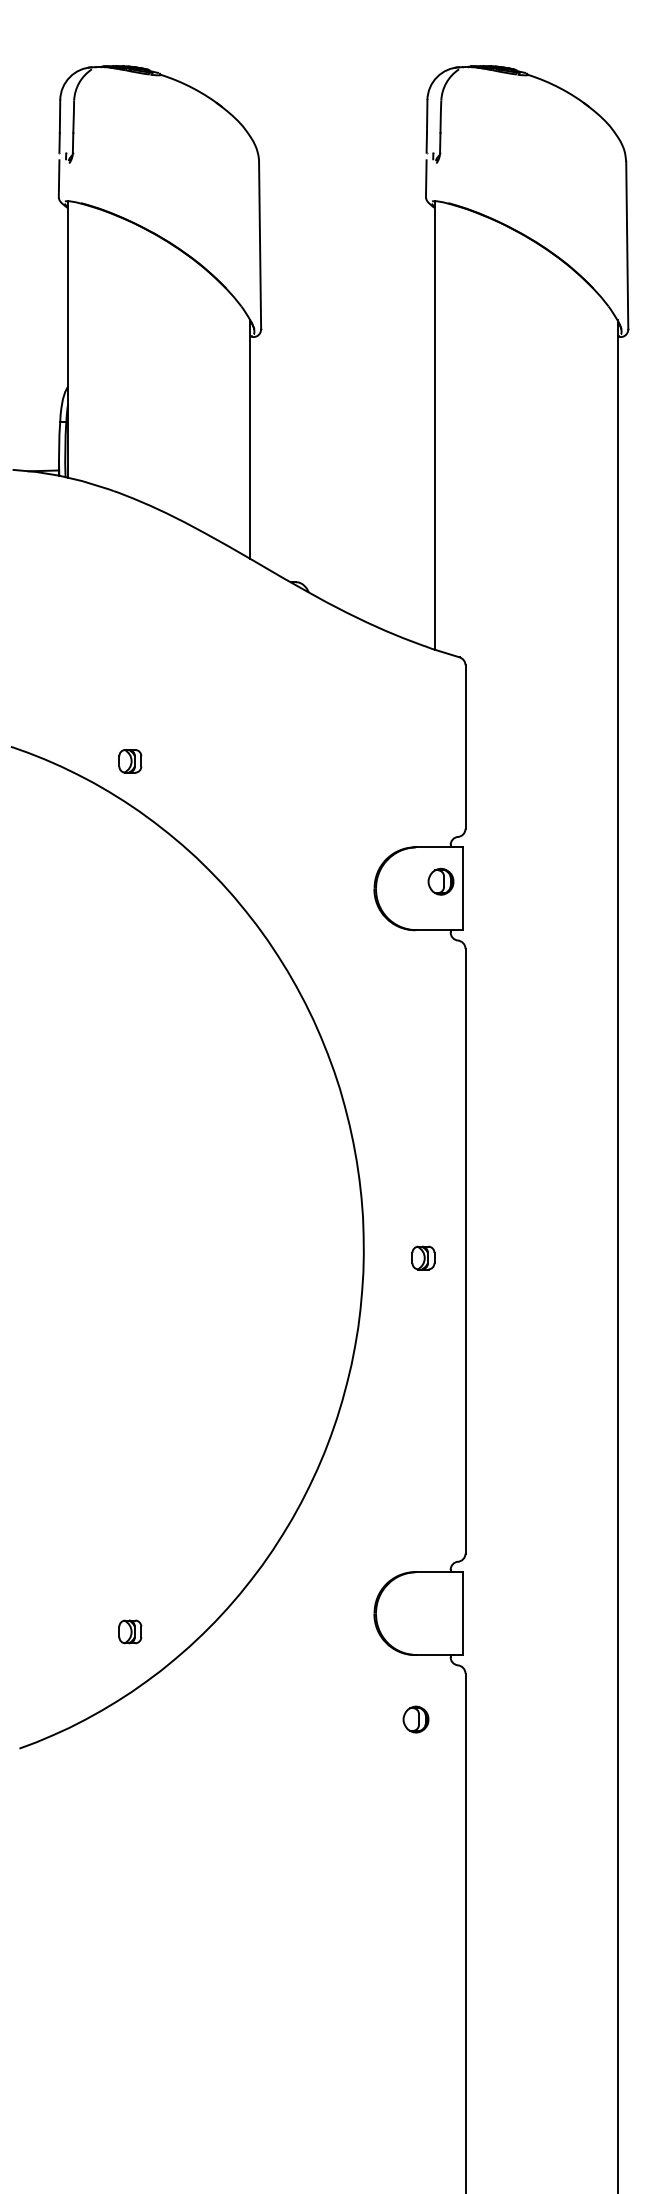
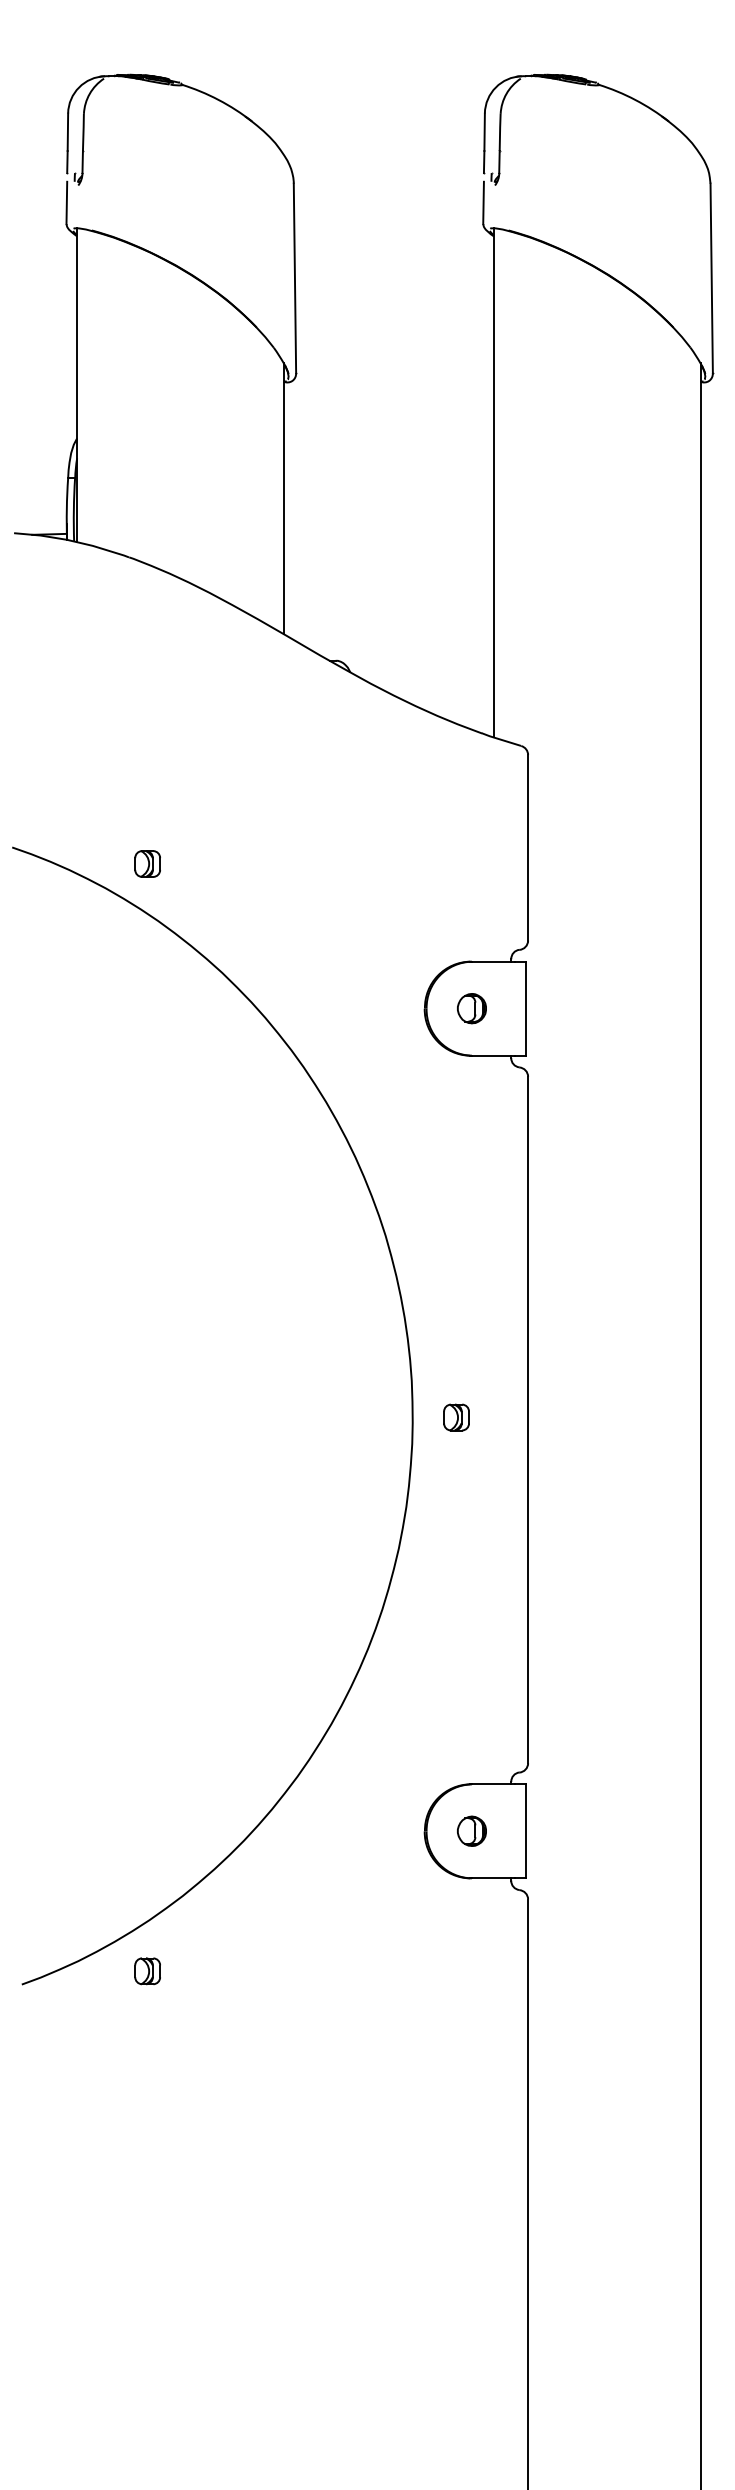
part: (440, 881) -> (471, 1008), moved
part: (423, 1257) -> (456, 1416), moved
part: (130, 1631) -> (147, 1970), moved
part: (415, 1719) -> (471, 1831), moved

